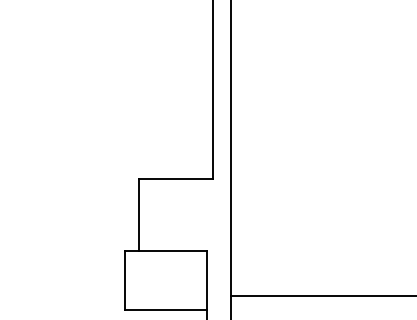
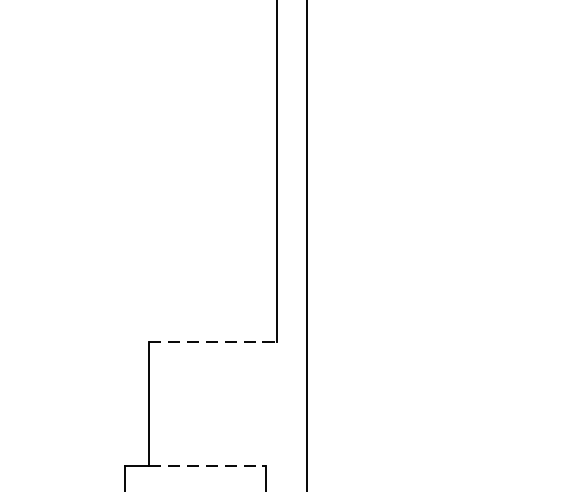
line: (176, 179) -> (214, 342), solid -> dashed
line: (172, 251) -> (207, 466), solid -> dashed

